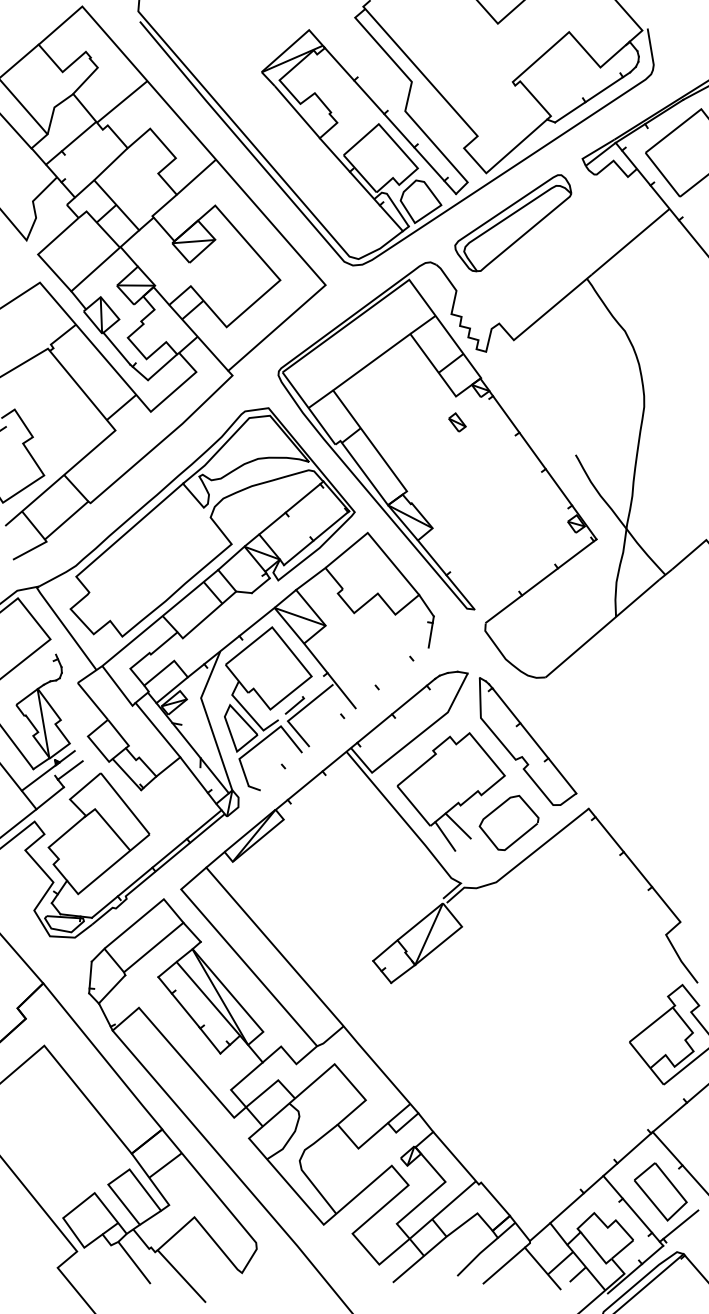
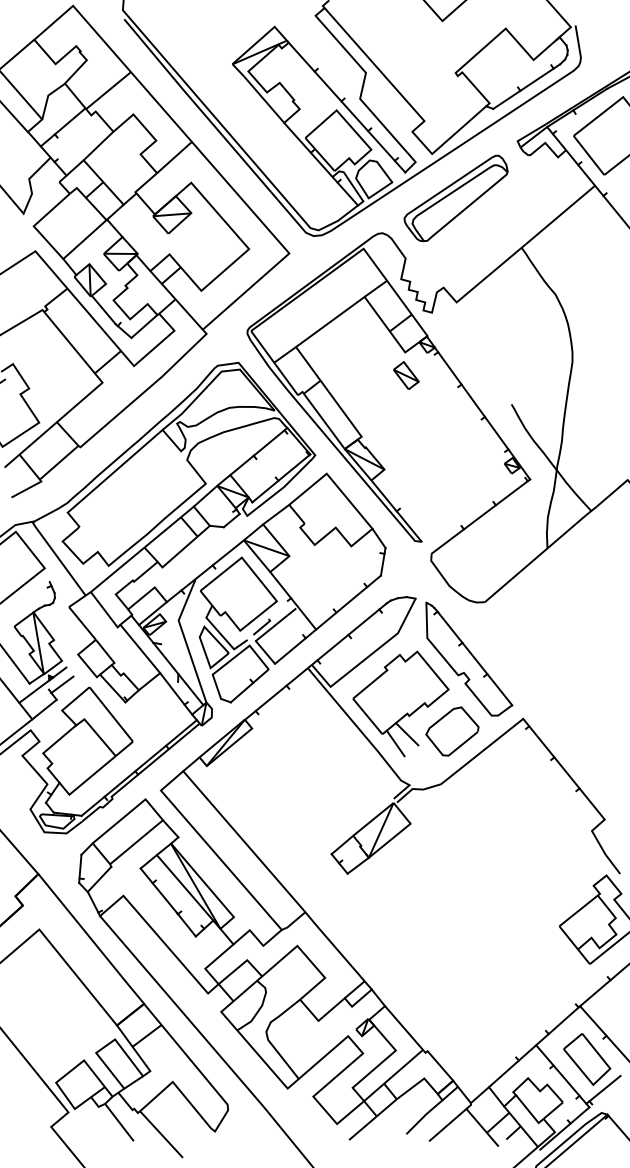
part: (457, 422) -> (406, 375), size x1.67
line: (368, 696) -> (327, 619), added
line: (280, 771) -> (249, 685), added

